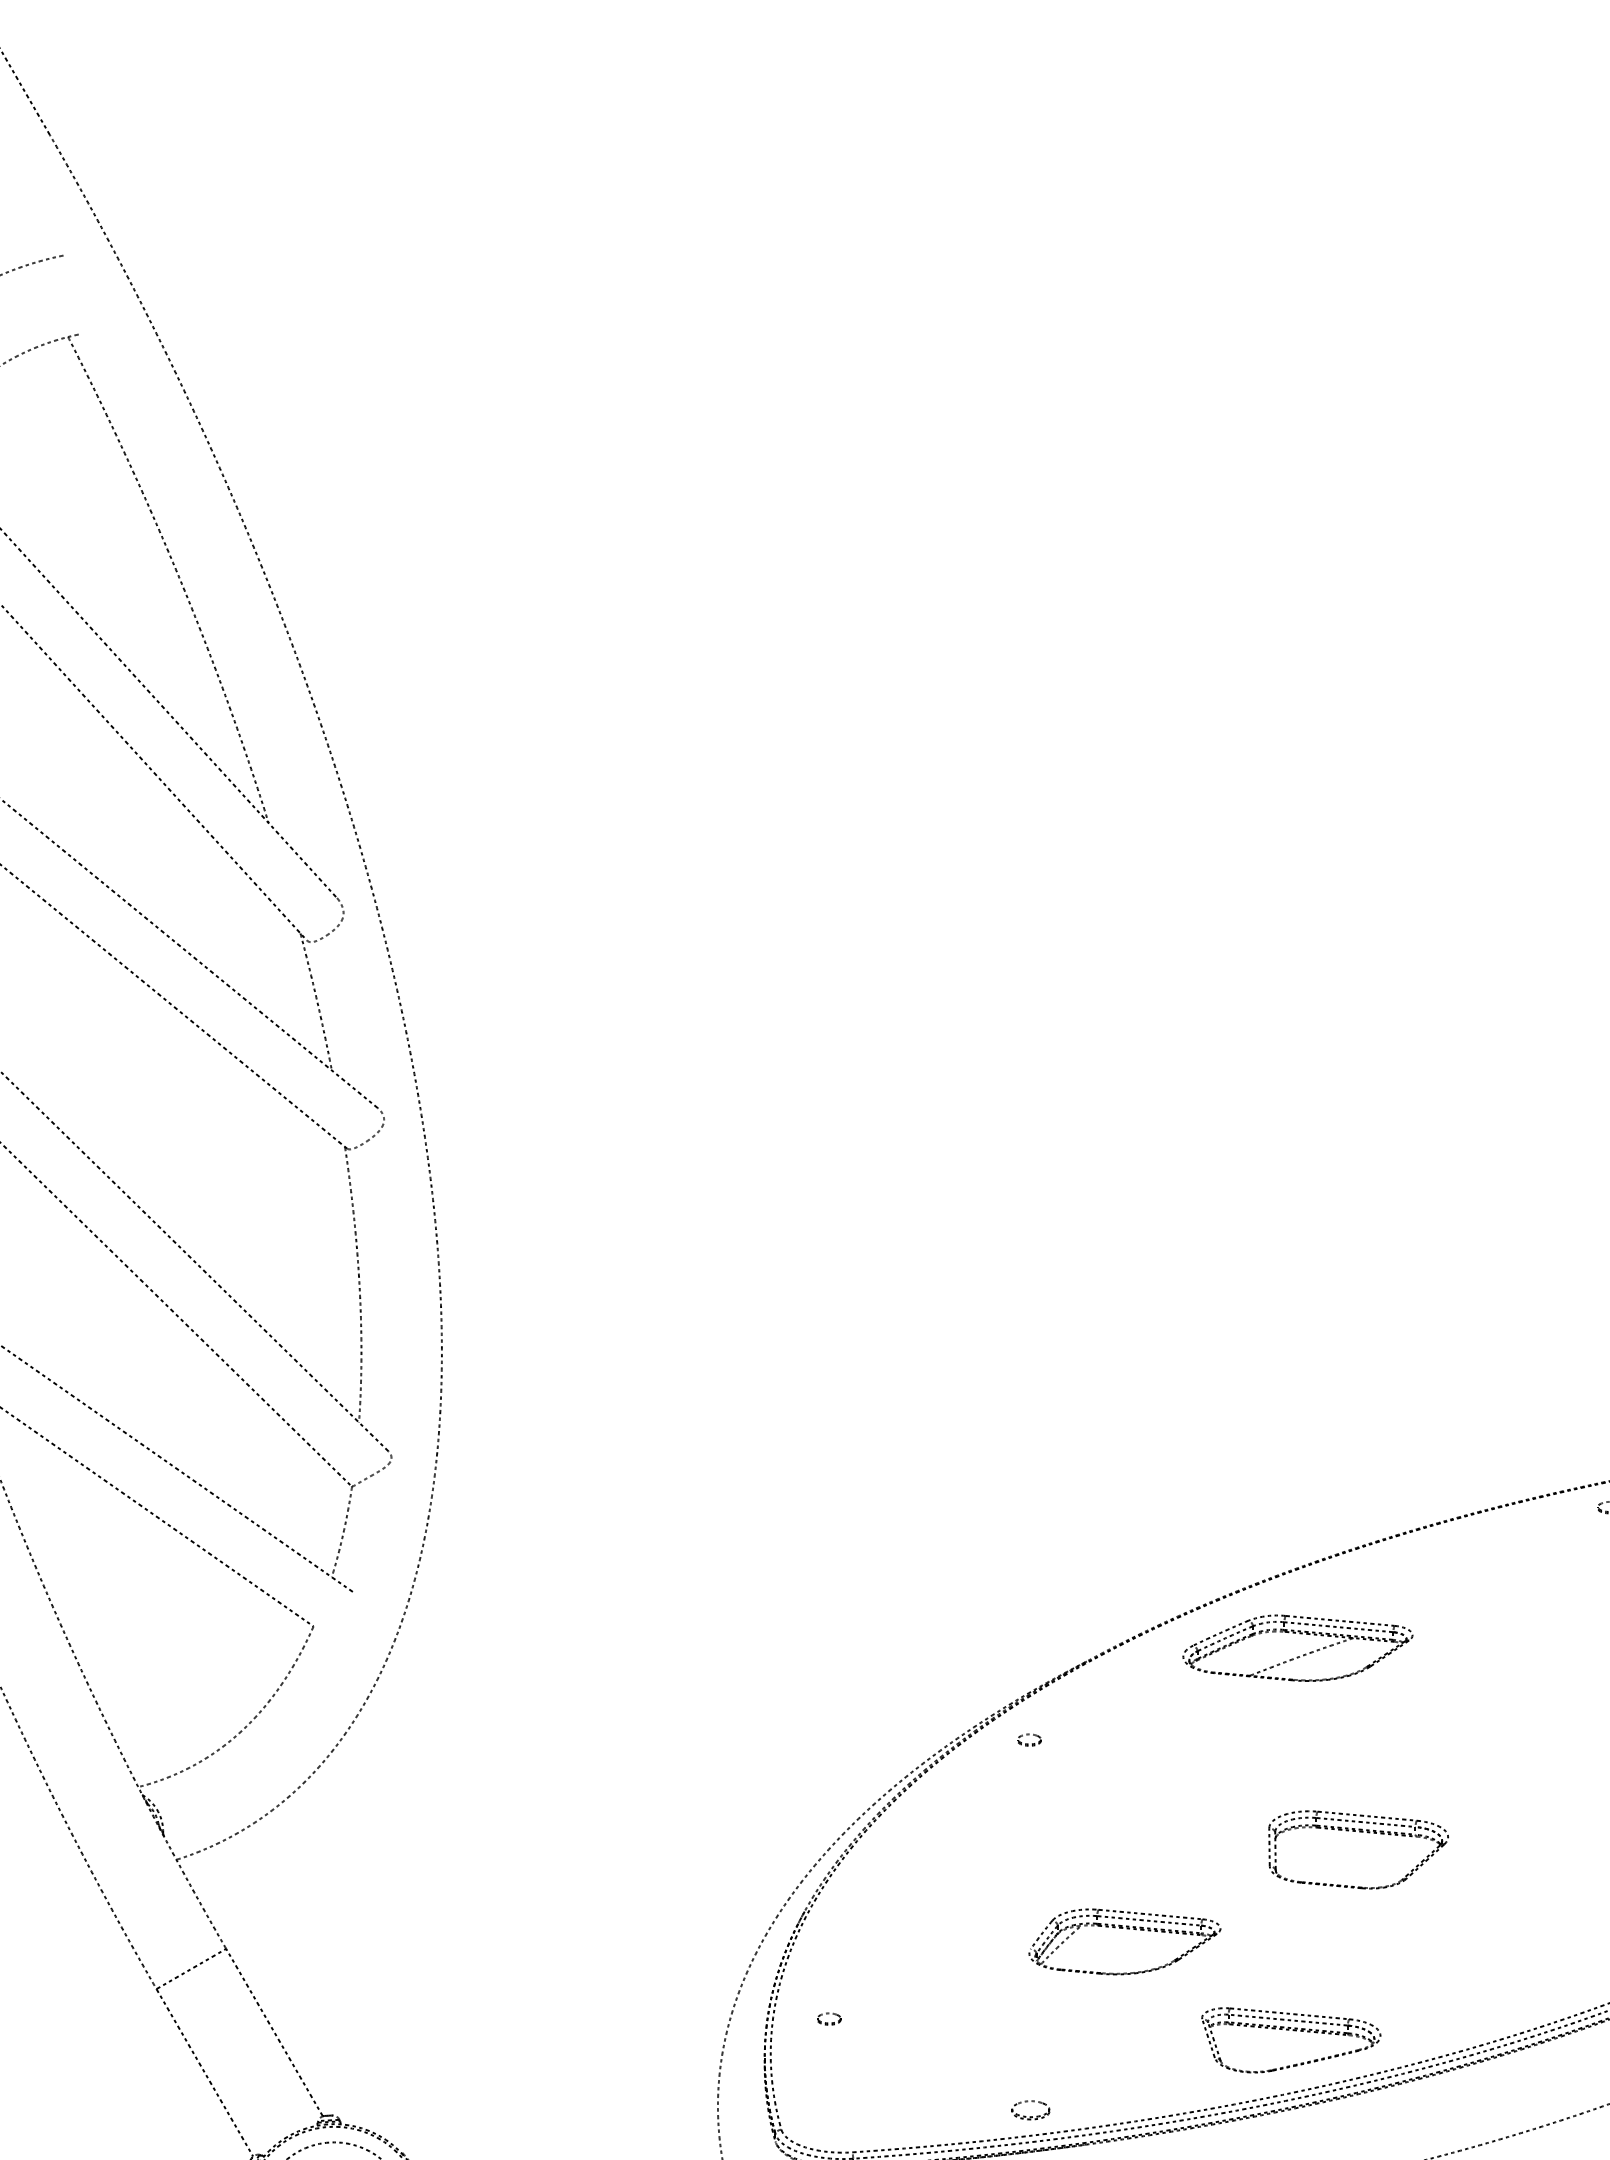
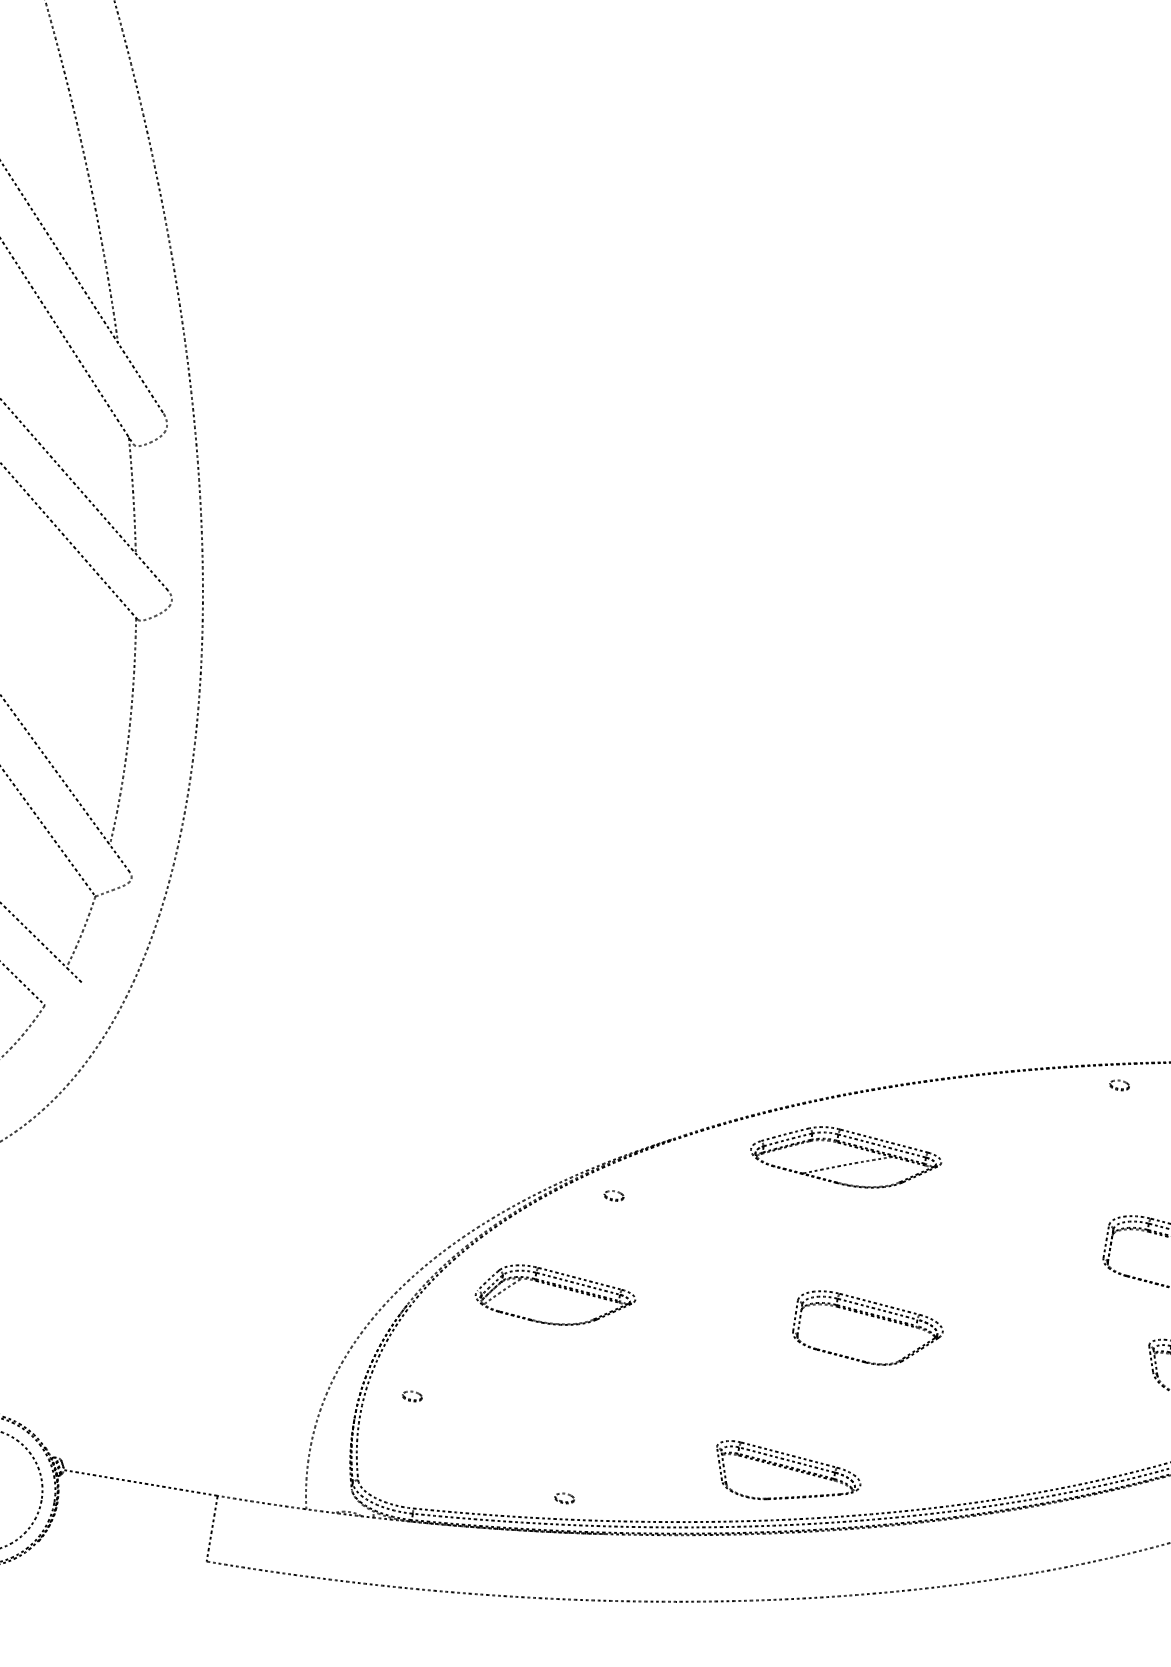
part: (1126, 1929) -> (558, 1287), moved
part: (1030, 2109) -> (564, 1497), size x0.62

